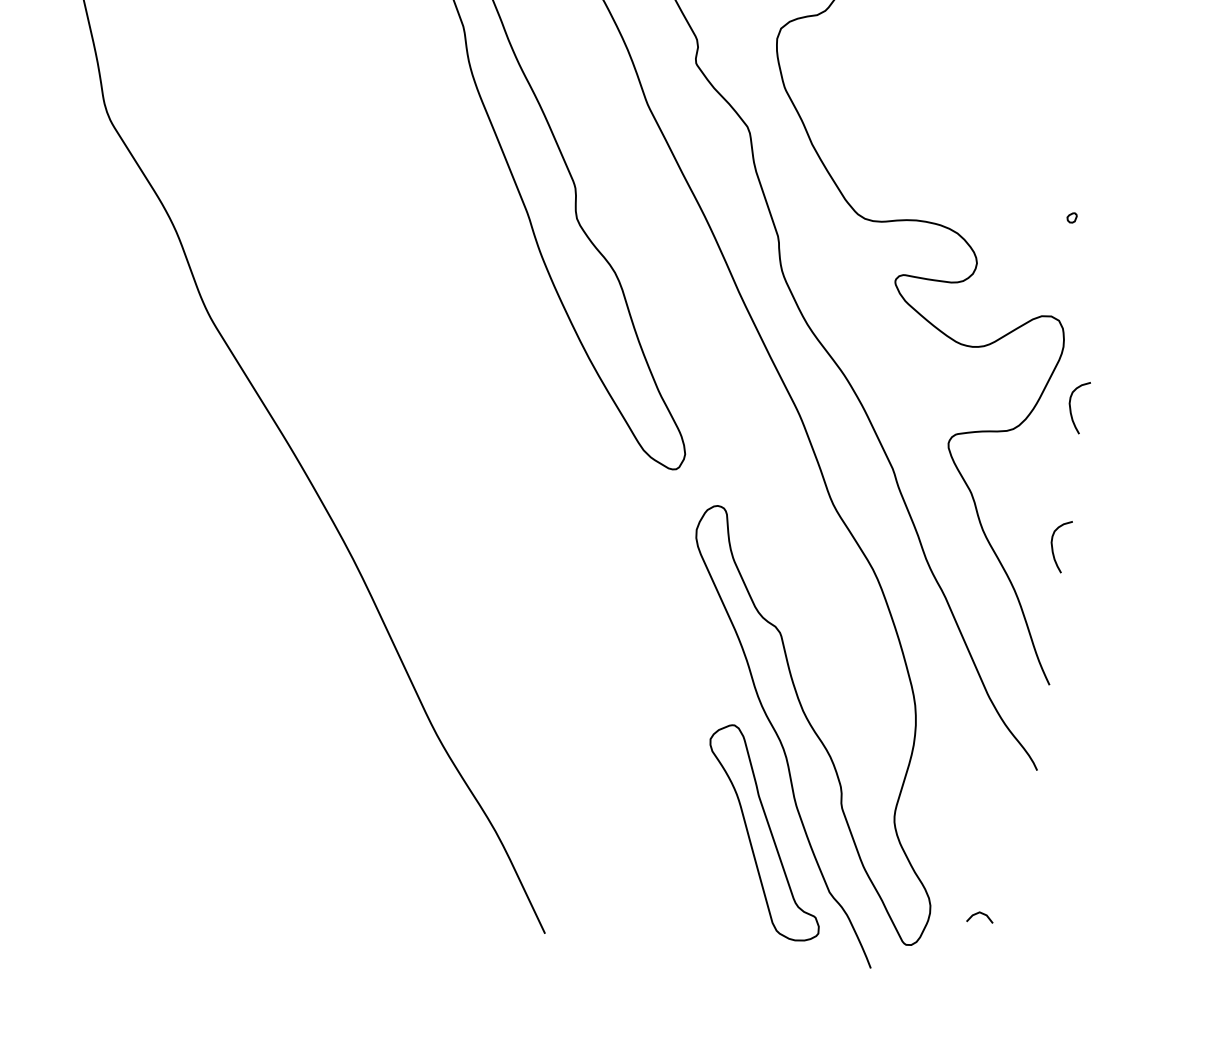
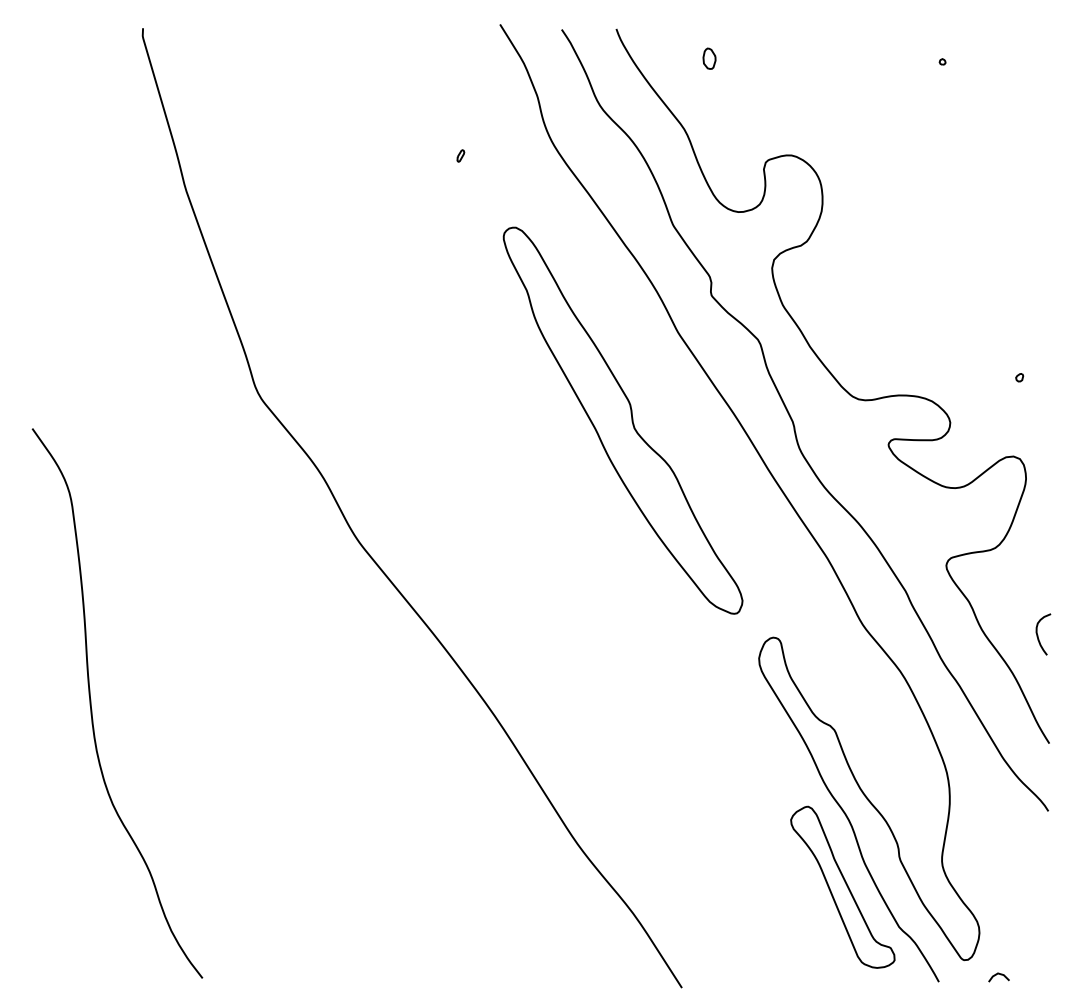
curve: (1071, 407) -> (1038, 525), removed
curve: (977, 914) -> (996, 975), moved

